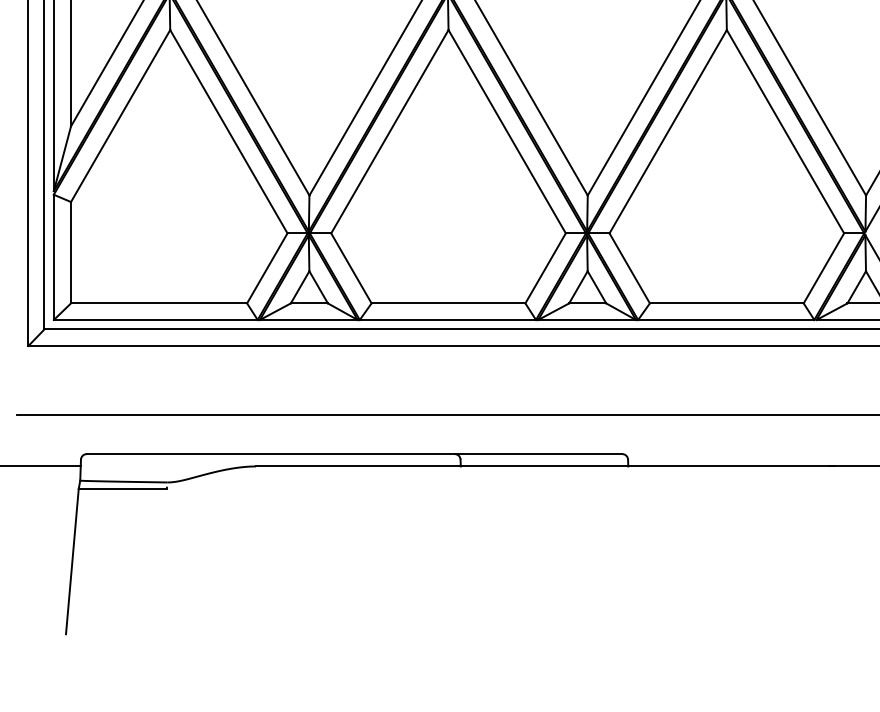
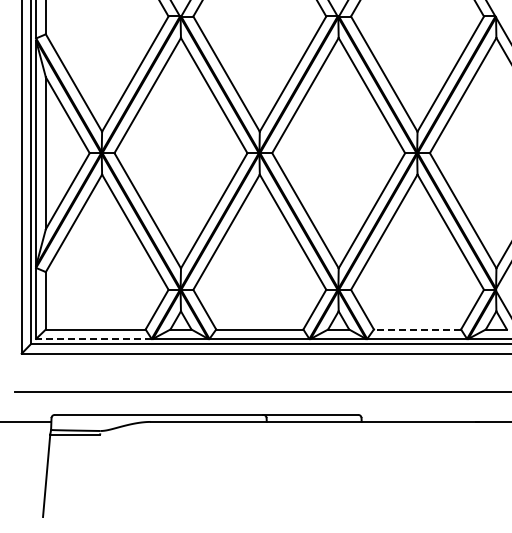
line: (726, 303) -> (417, 329), solid -> dashed
line: (155, 319) -> (93, 338), solid -> dashed

